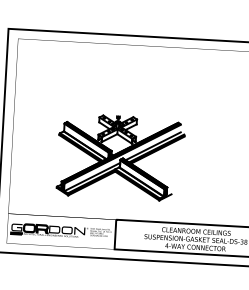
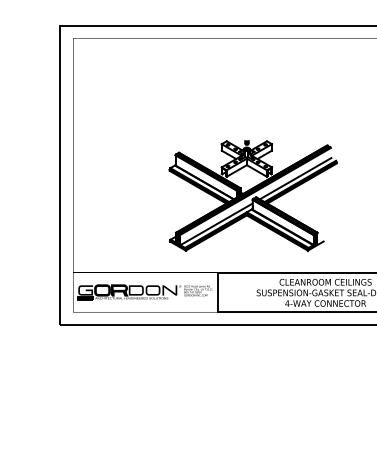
part: (120, 157) -> (252, 195), moved

